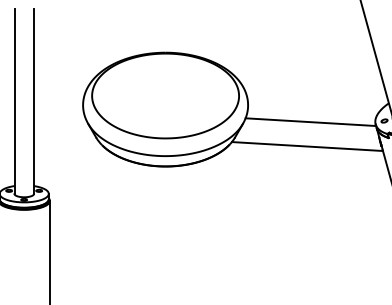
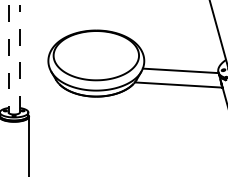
line: (14, 102) -> (8, 59), solid -> dashed
line: (33, 102) -> (19, 59), solid -> dashed

